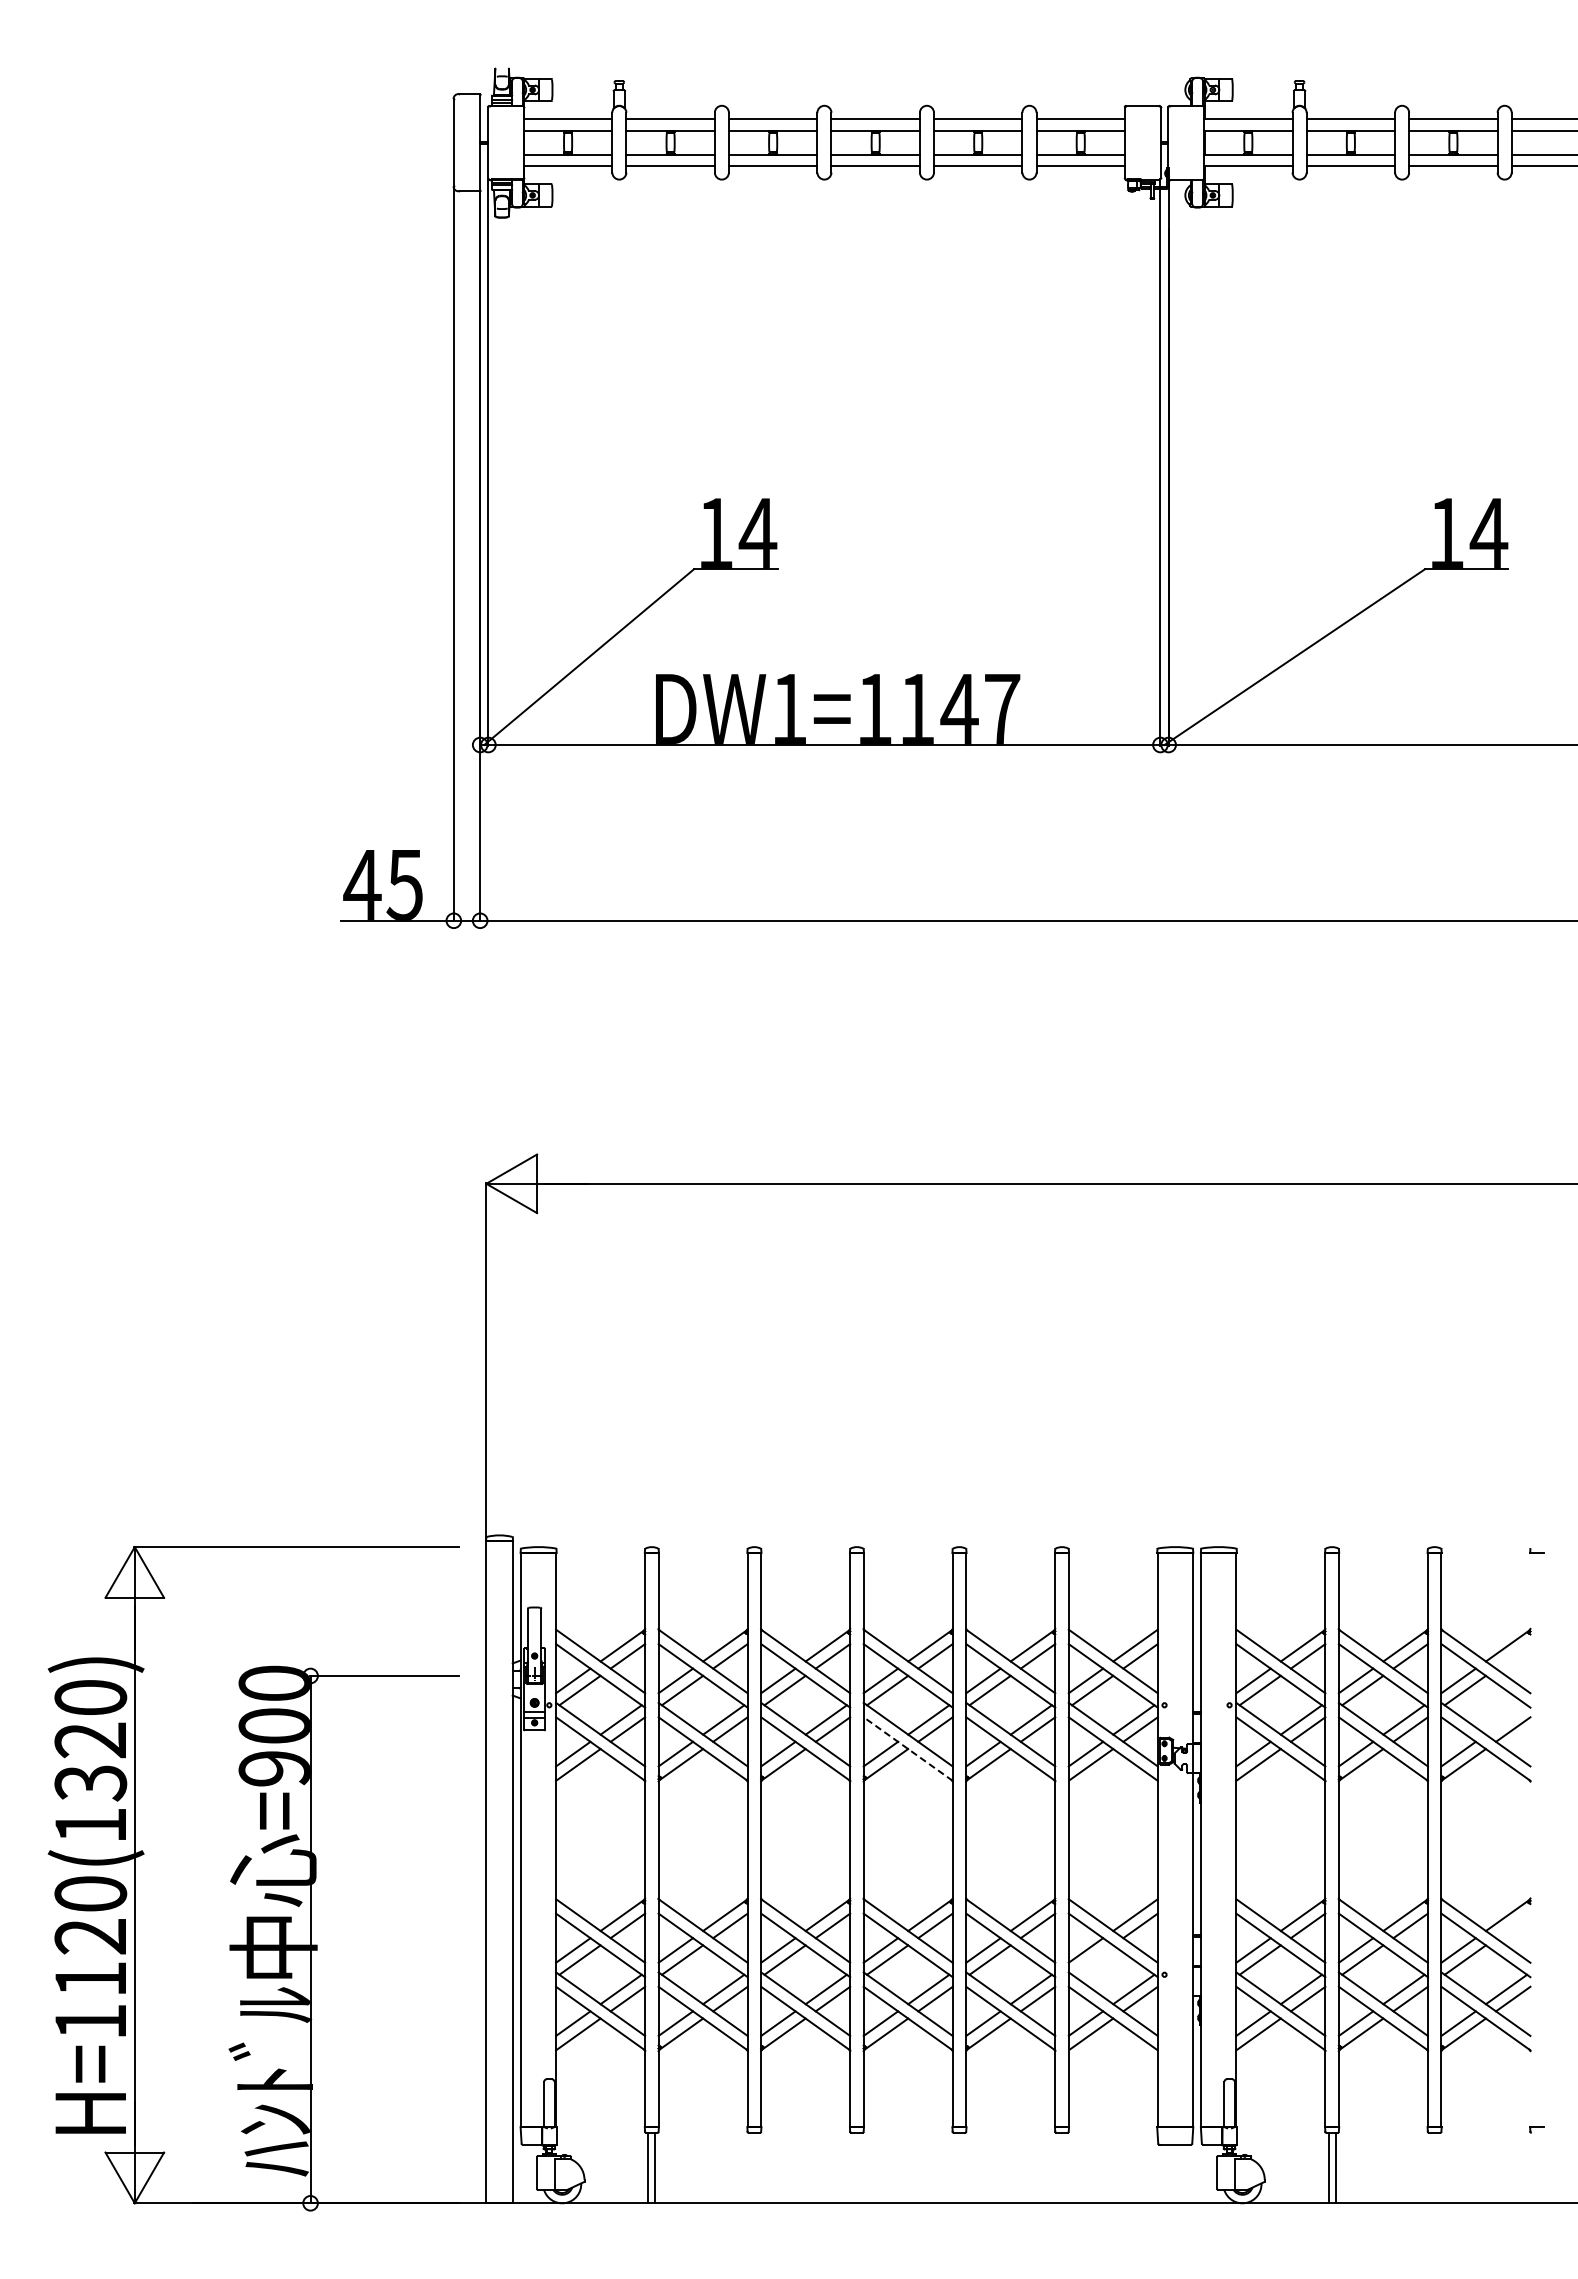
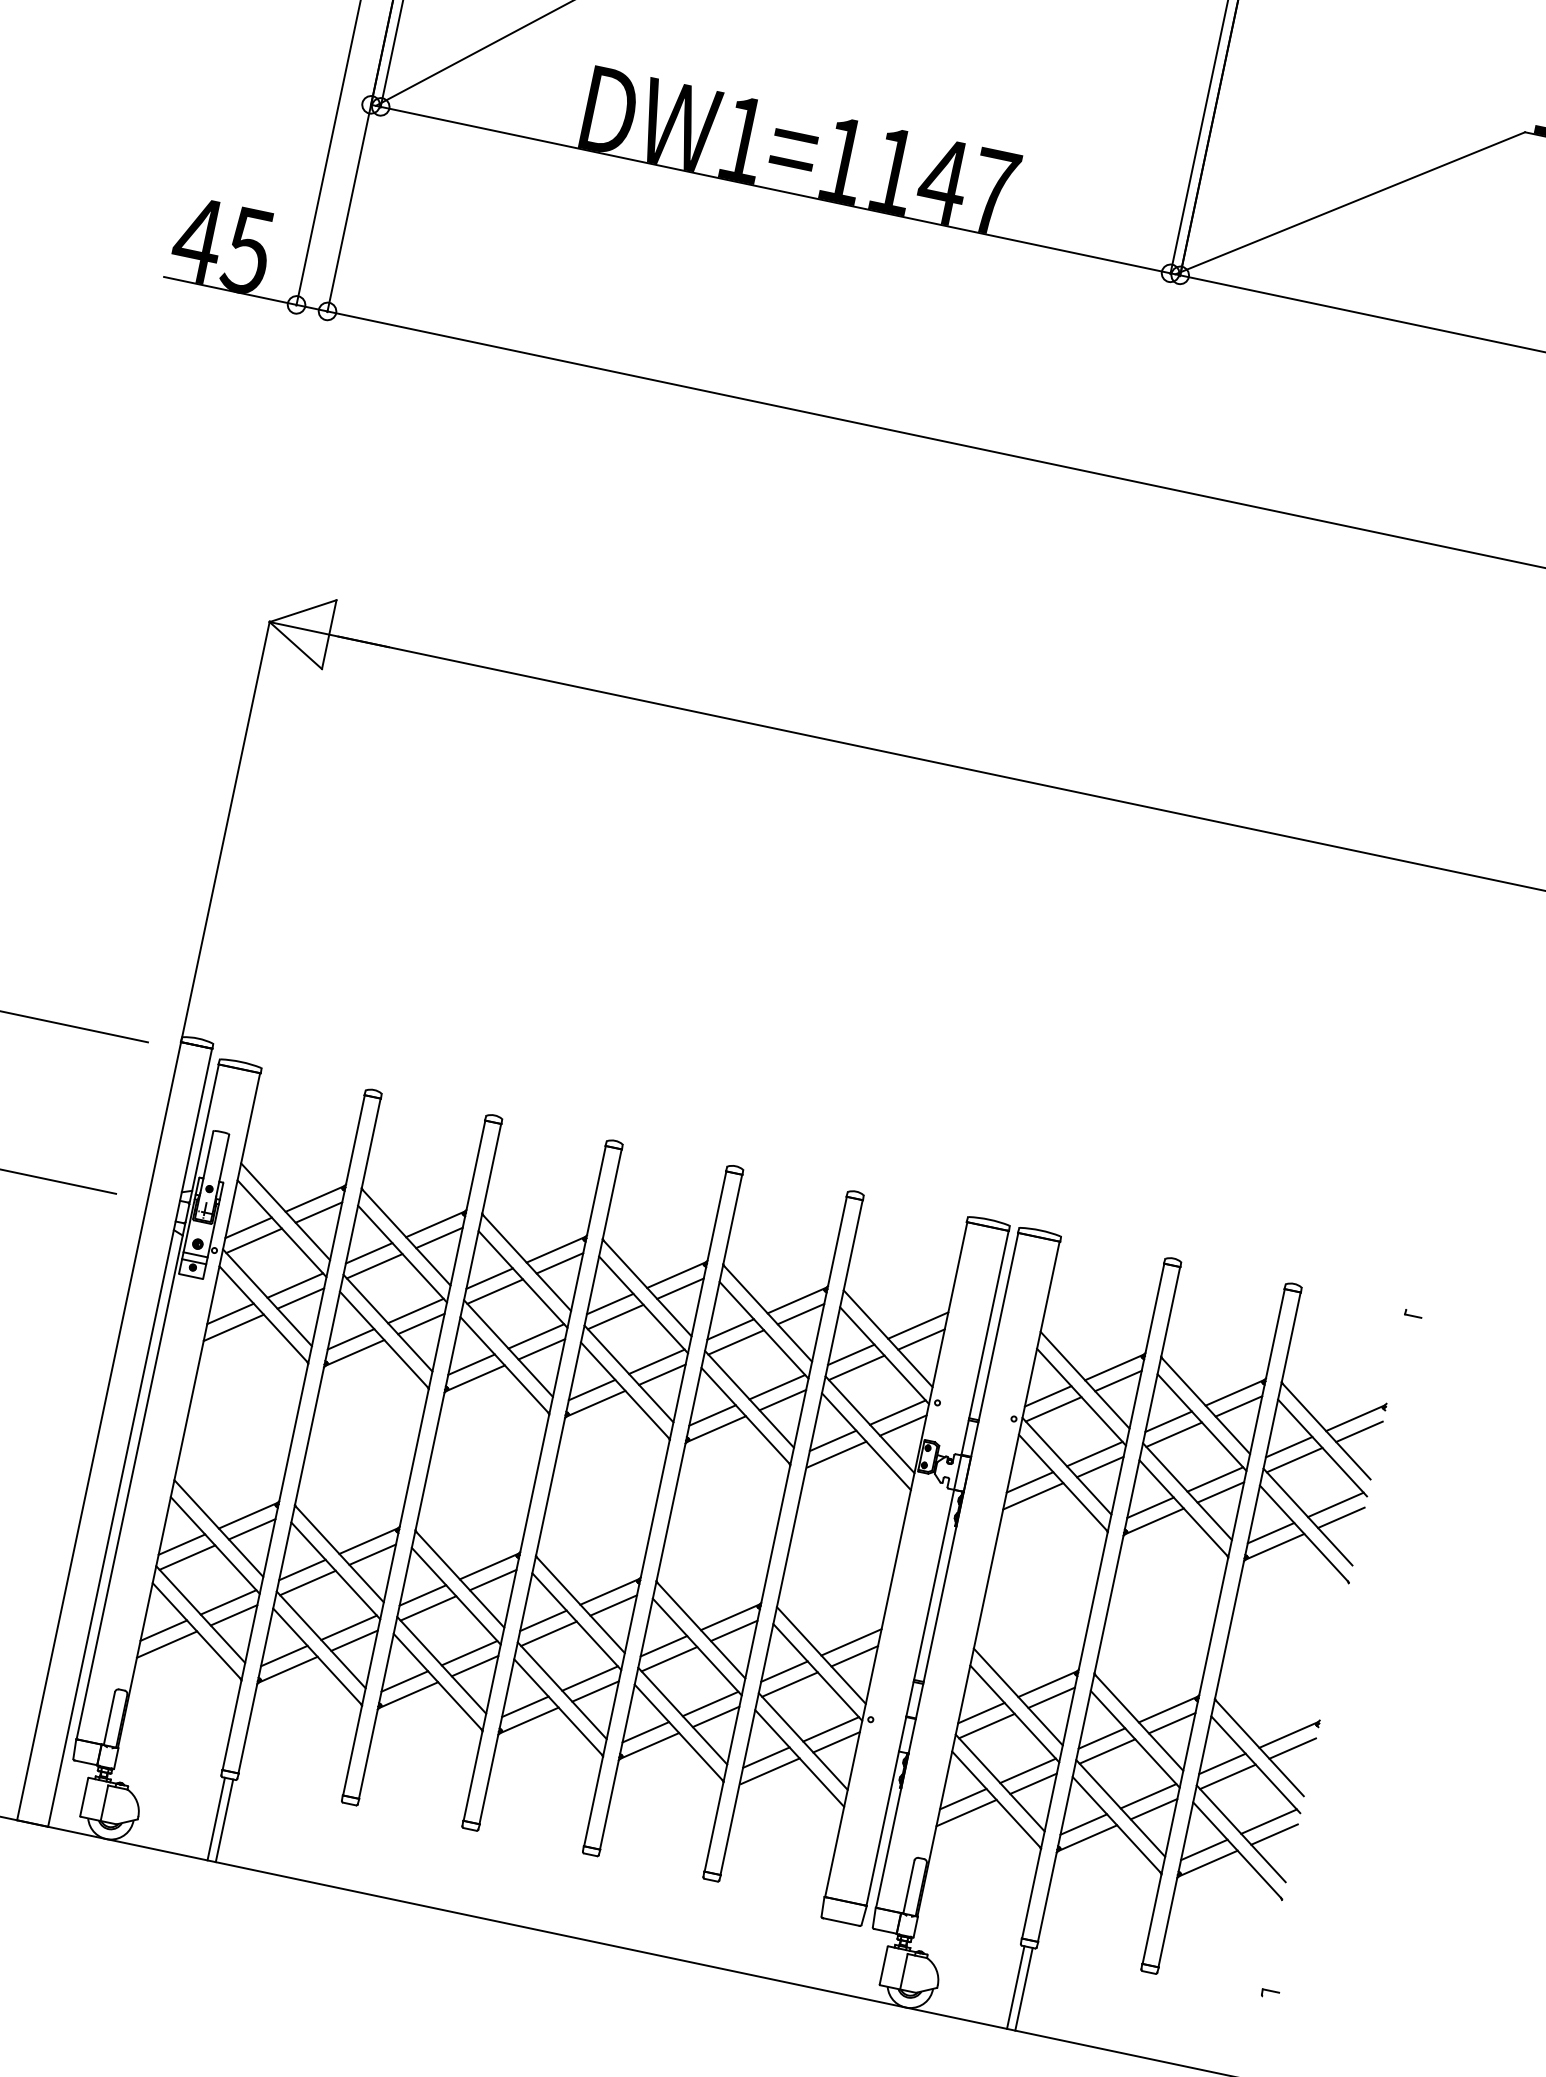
line: (1513, 1656) -> (1359, 1432), added
line: (1506, 1719) -> (1335, 1504), added
line: (908, 1749) -> (625, 1391), dashed -> solid
line: (1513, 1925) -> (1293, 1748), added
line: (1092, 1959) -> (789, 1683), added

